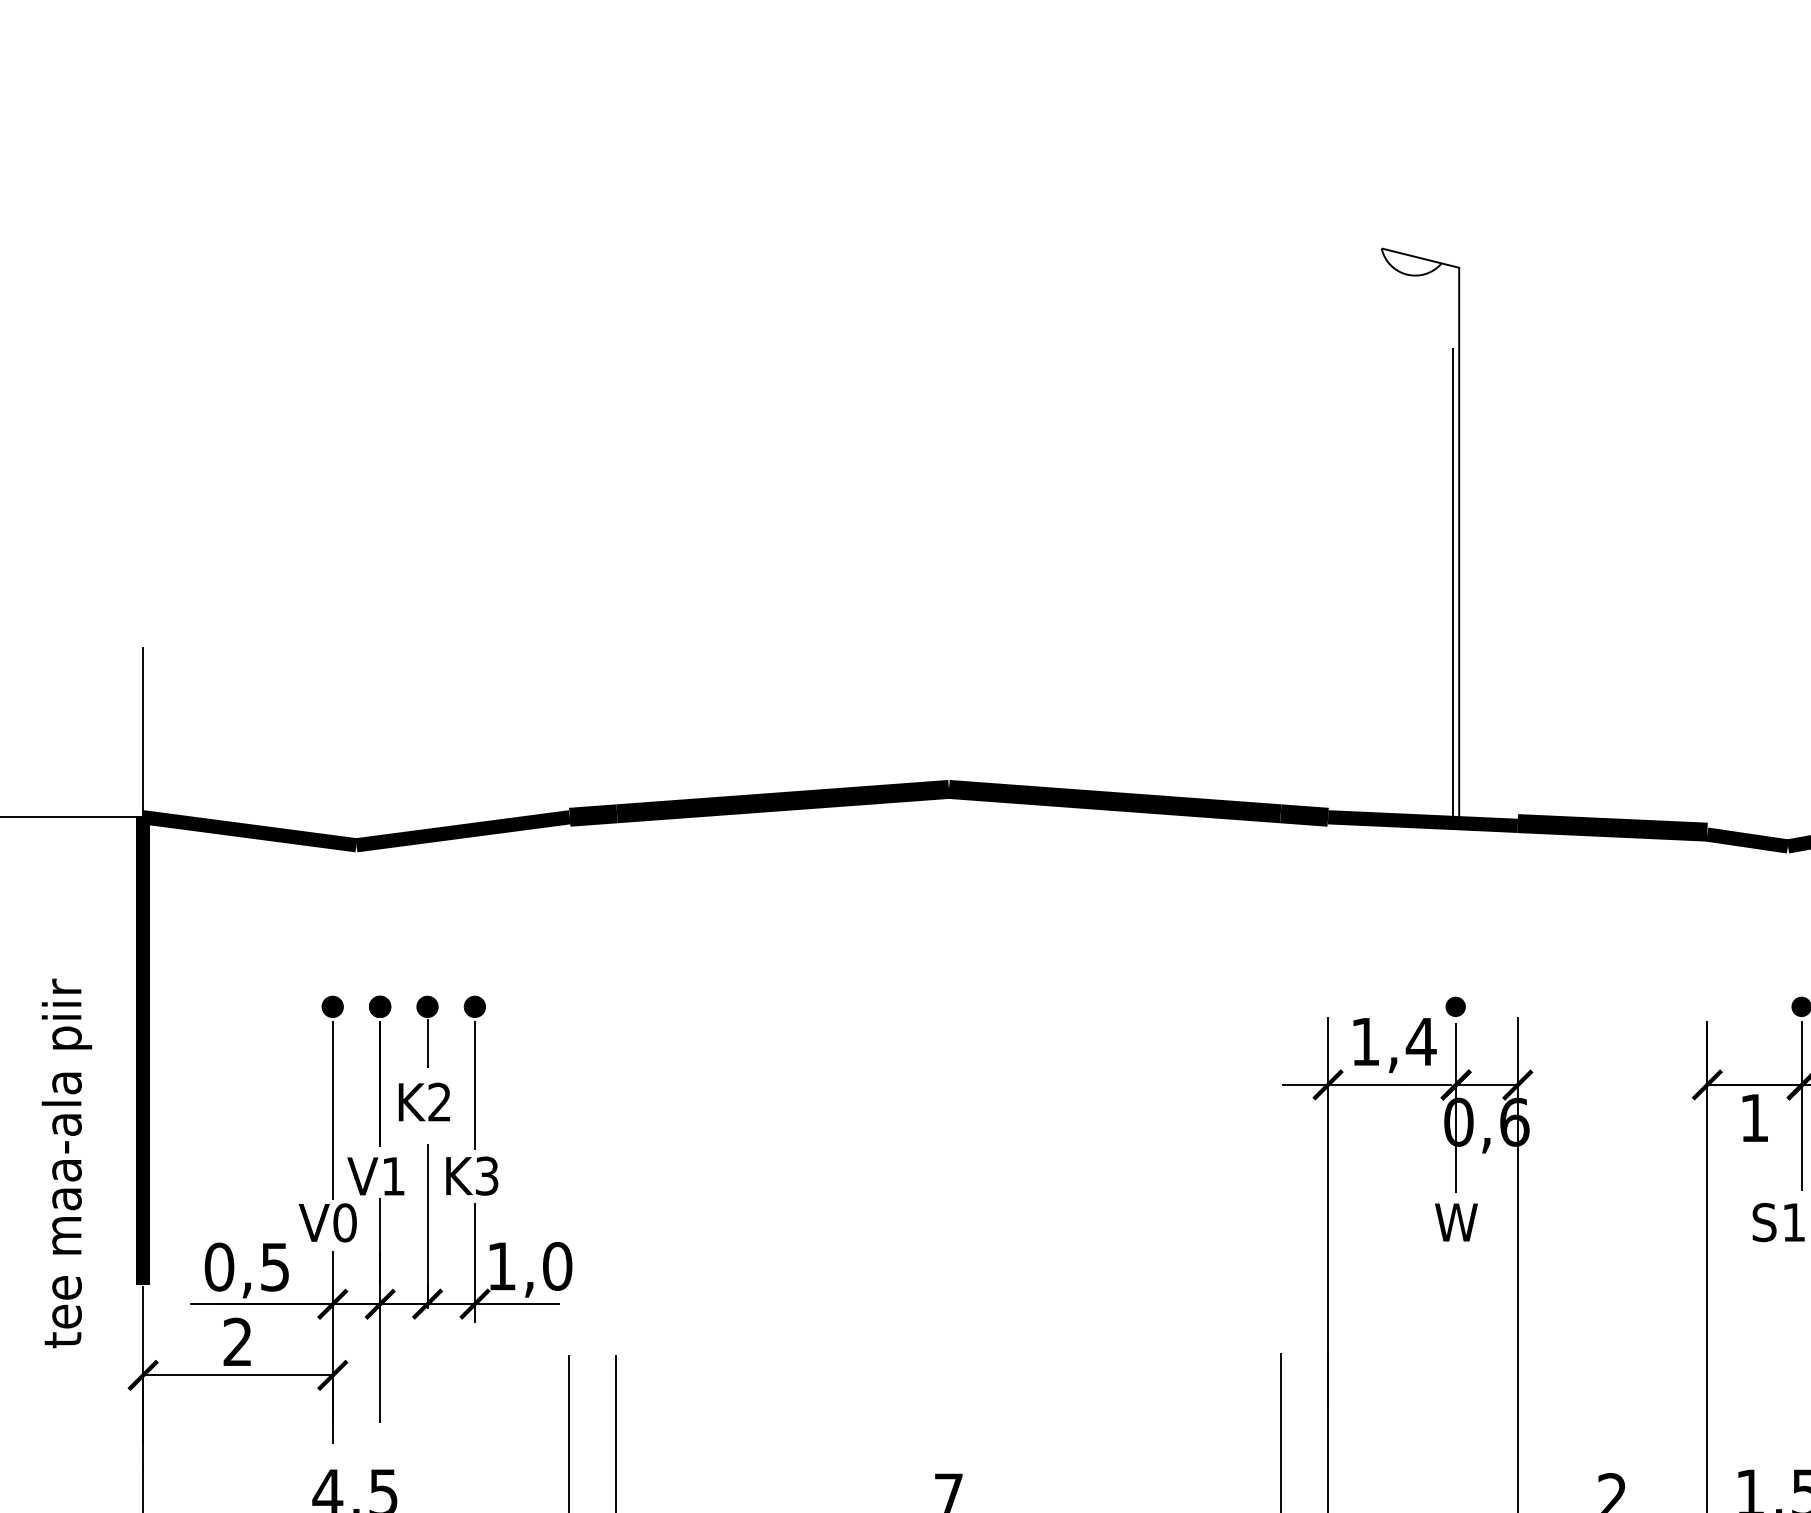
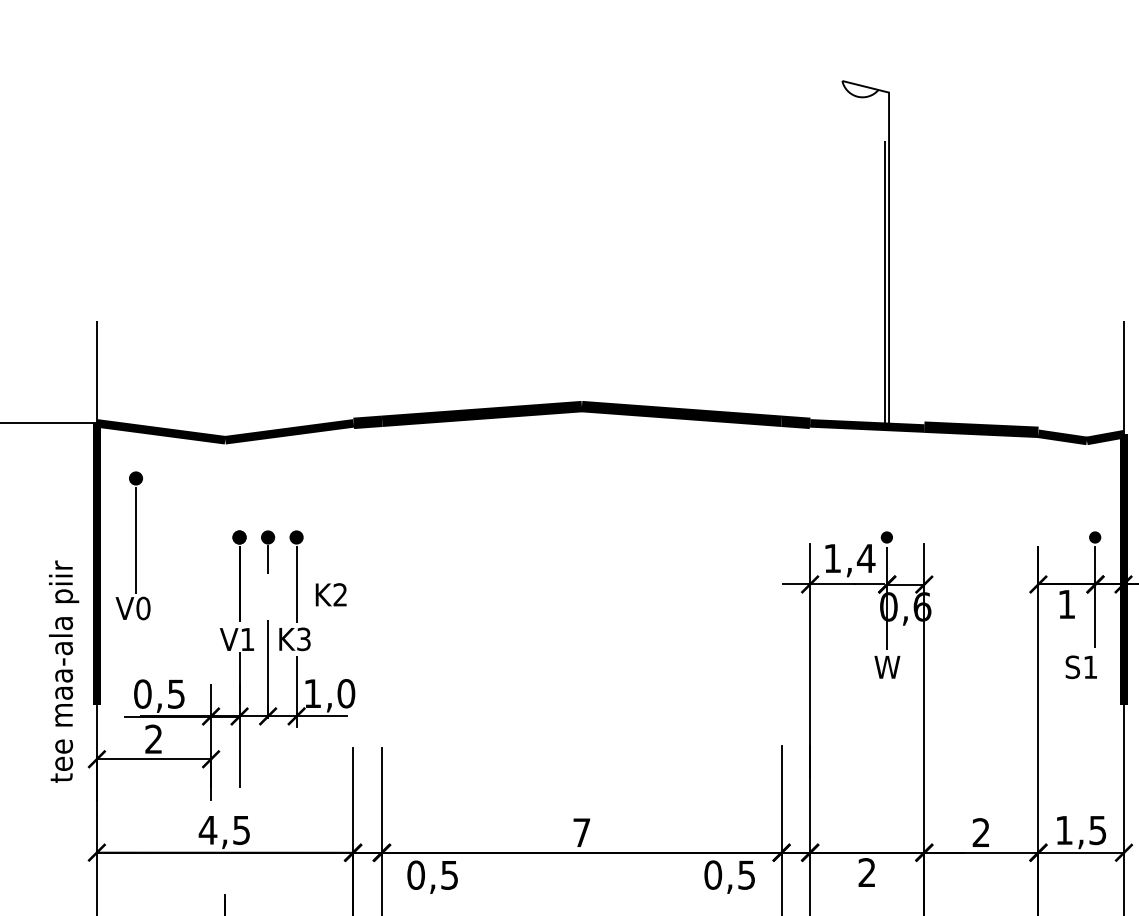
text: (423, 1101) -> (330, 594), moved
part: (326, 1118) -> (132, 545), moved
text: (67, 1163) -> (64, 671), moved

